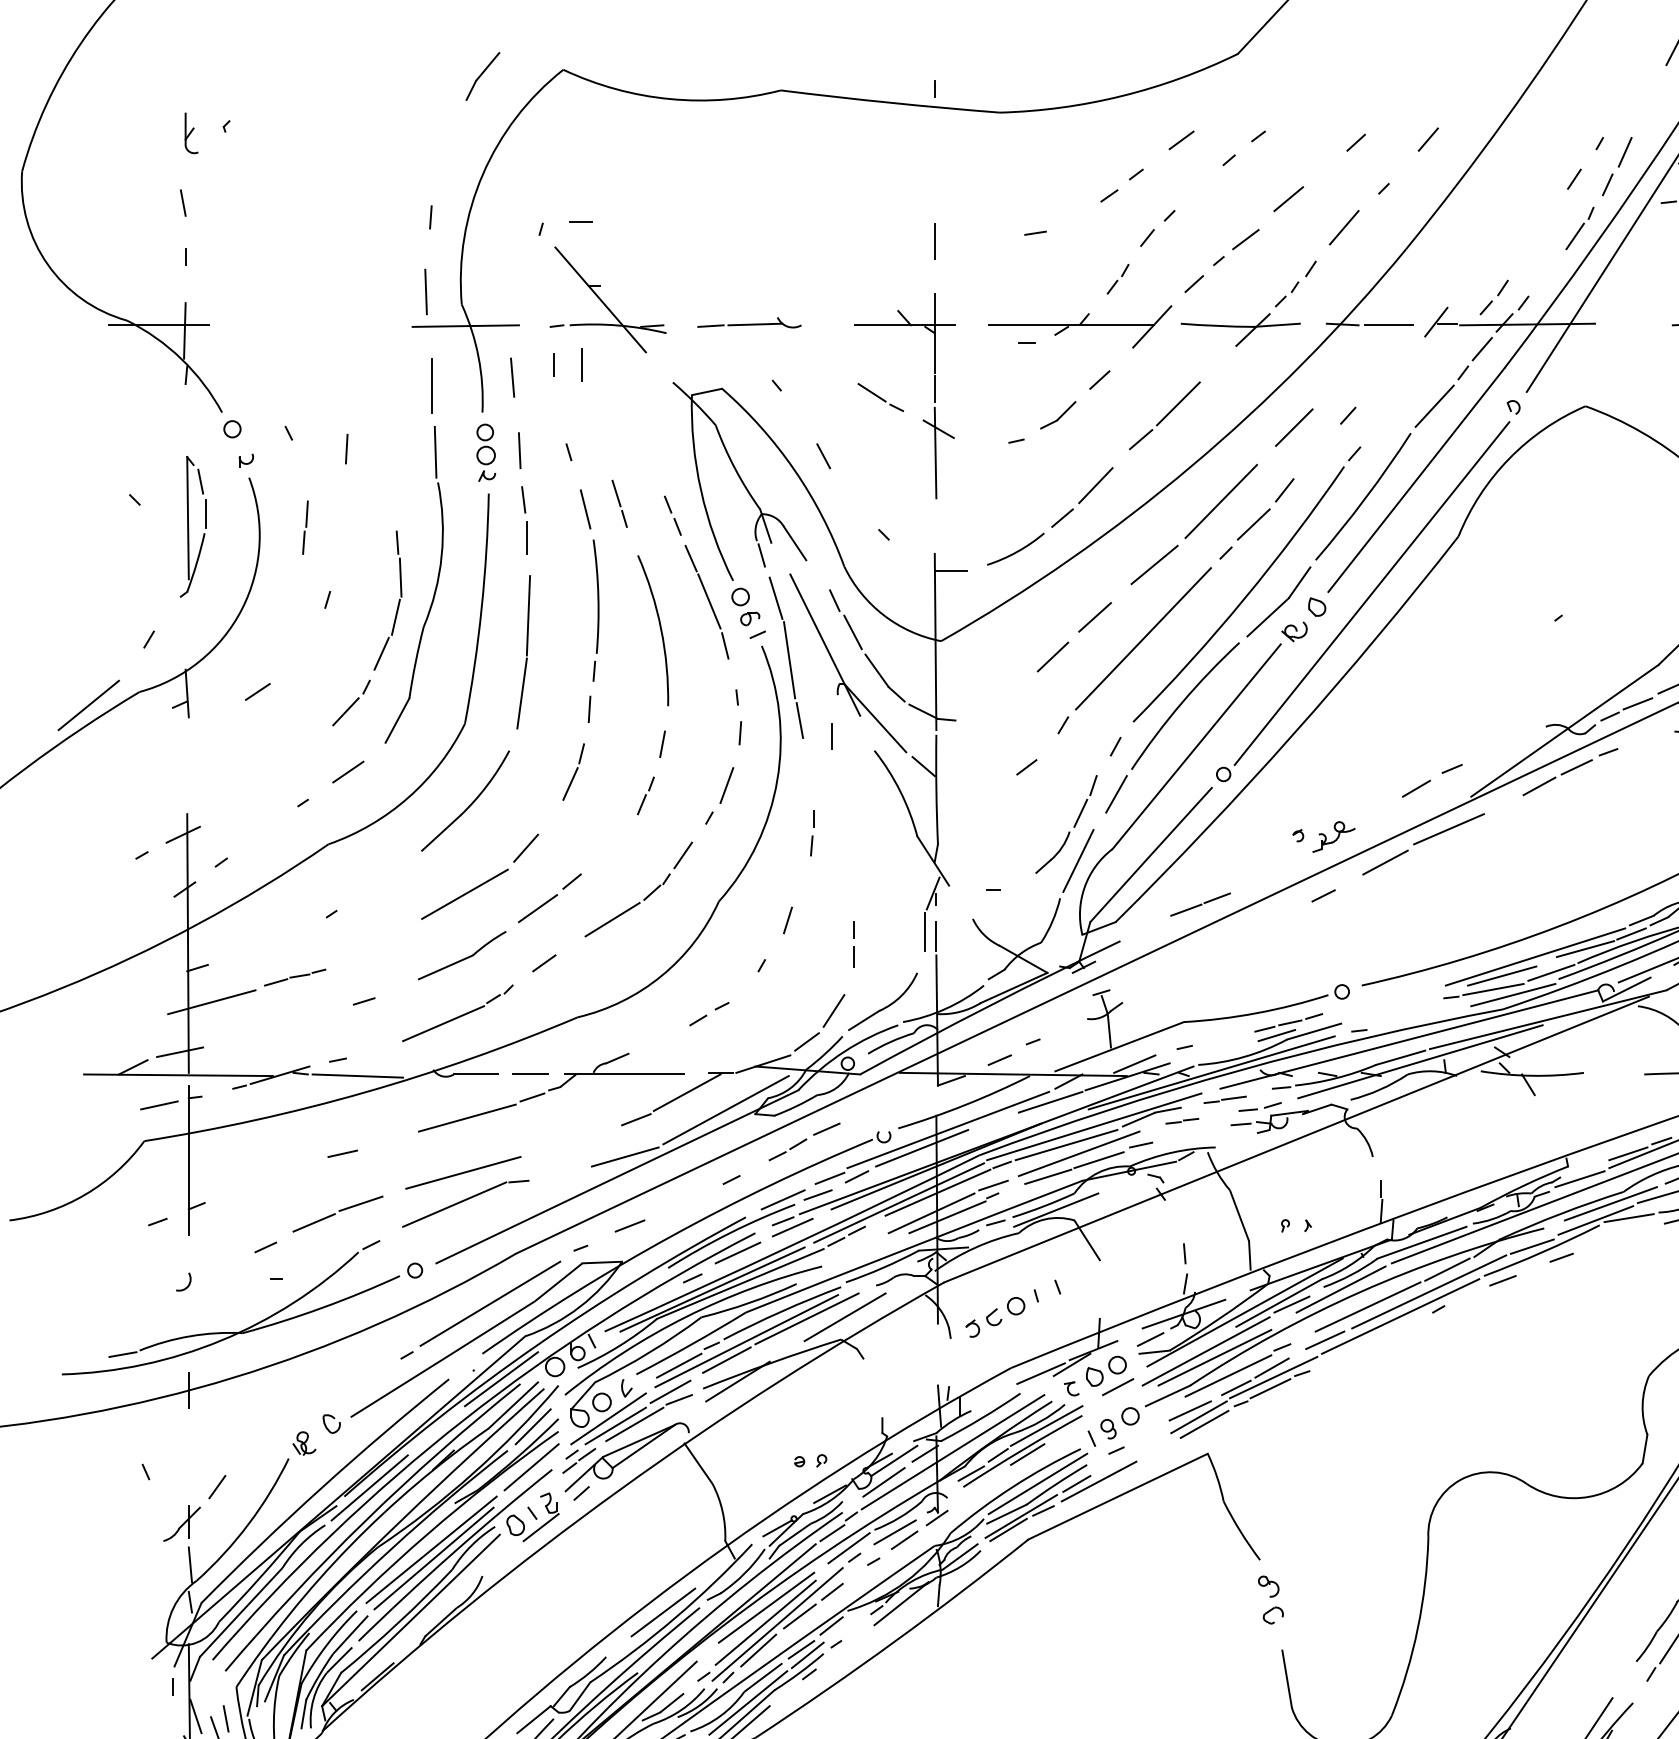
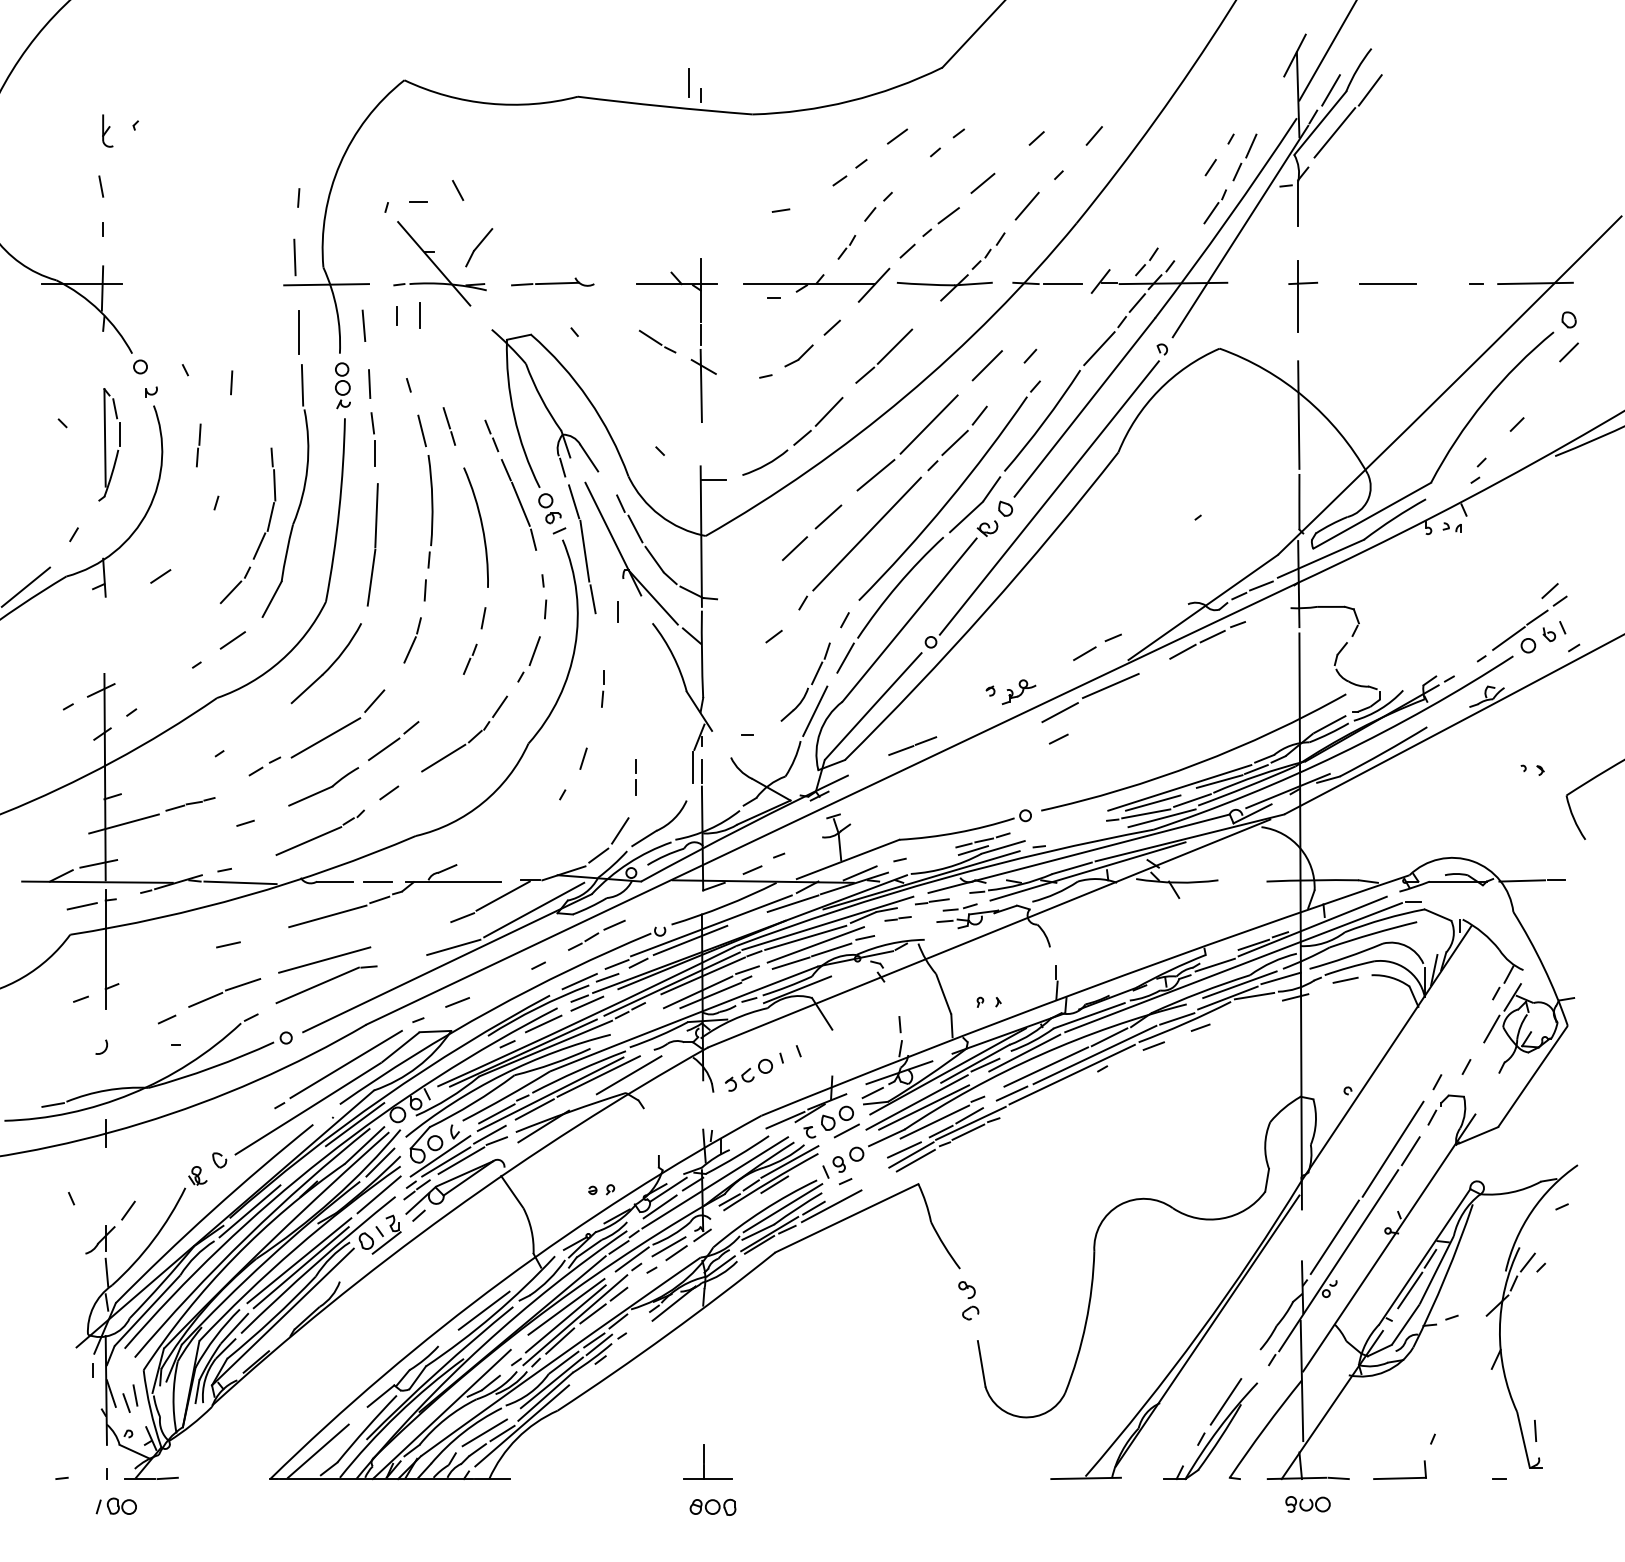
part: (483, 76) -> (479, 247), moved
line: (934, 240) -> (688, 82), moved
line: (824, 456) -> (458, 190), moved
line: (1323, 895) -> (1058, 738), moved
part: (708, 1014) -> (264, 766), moved

